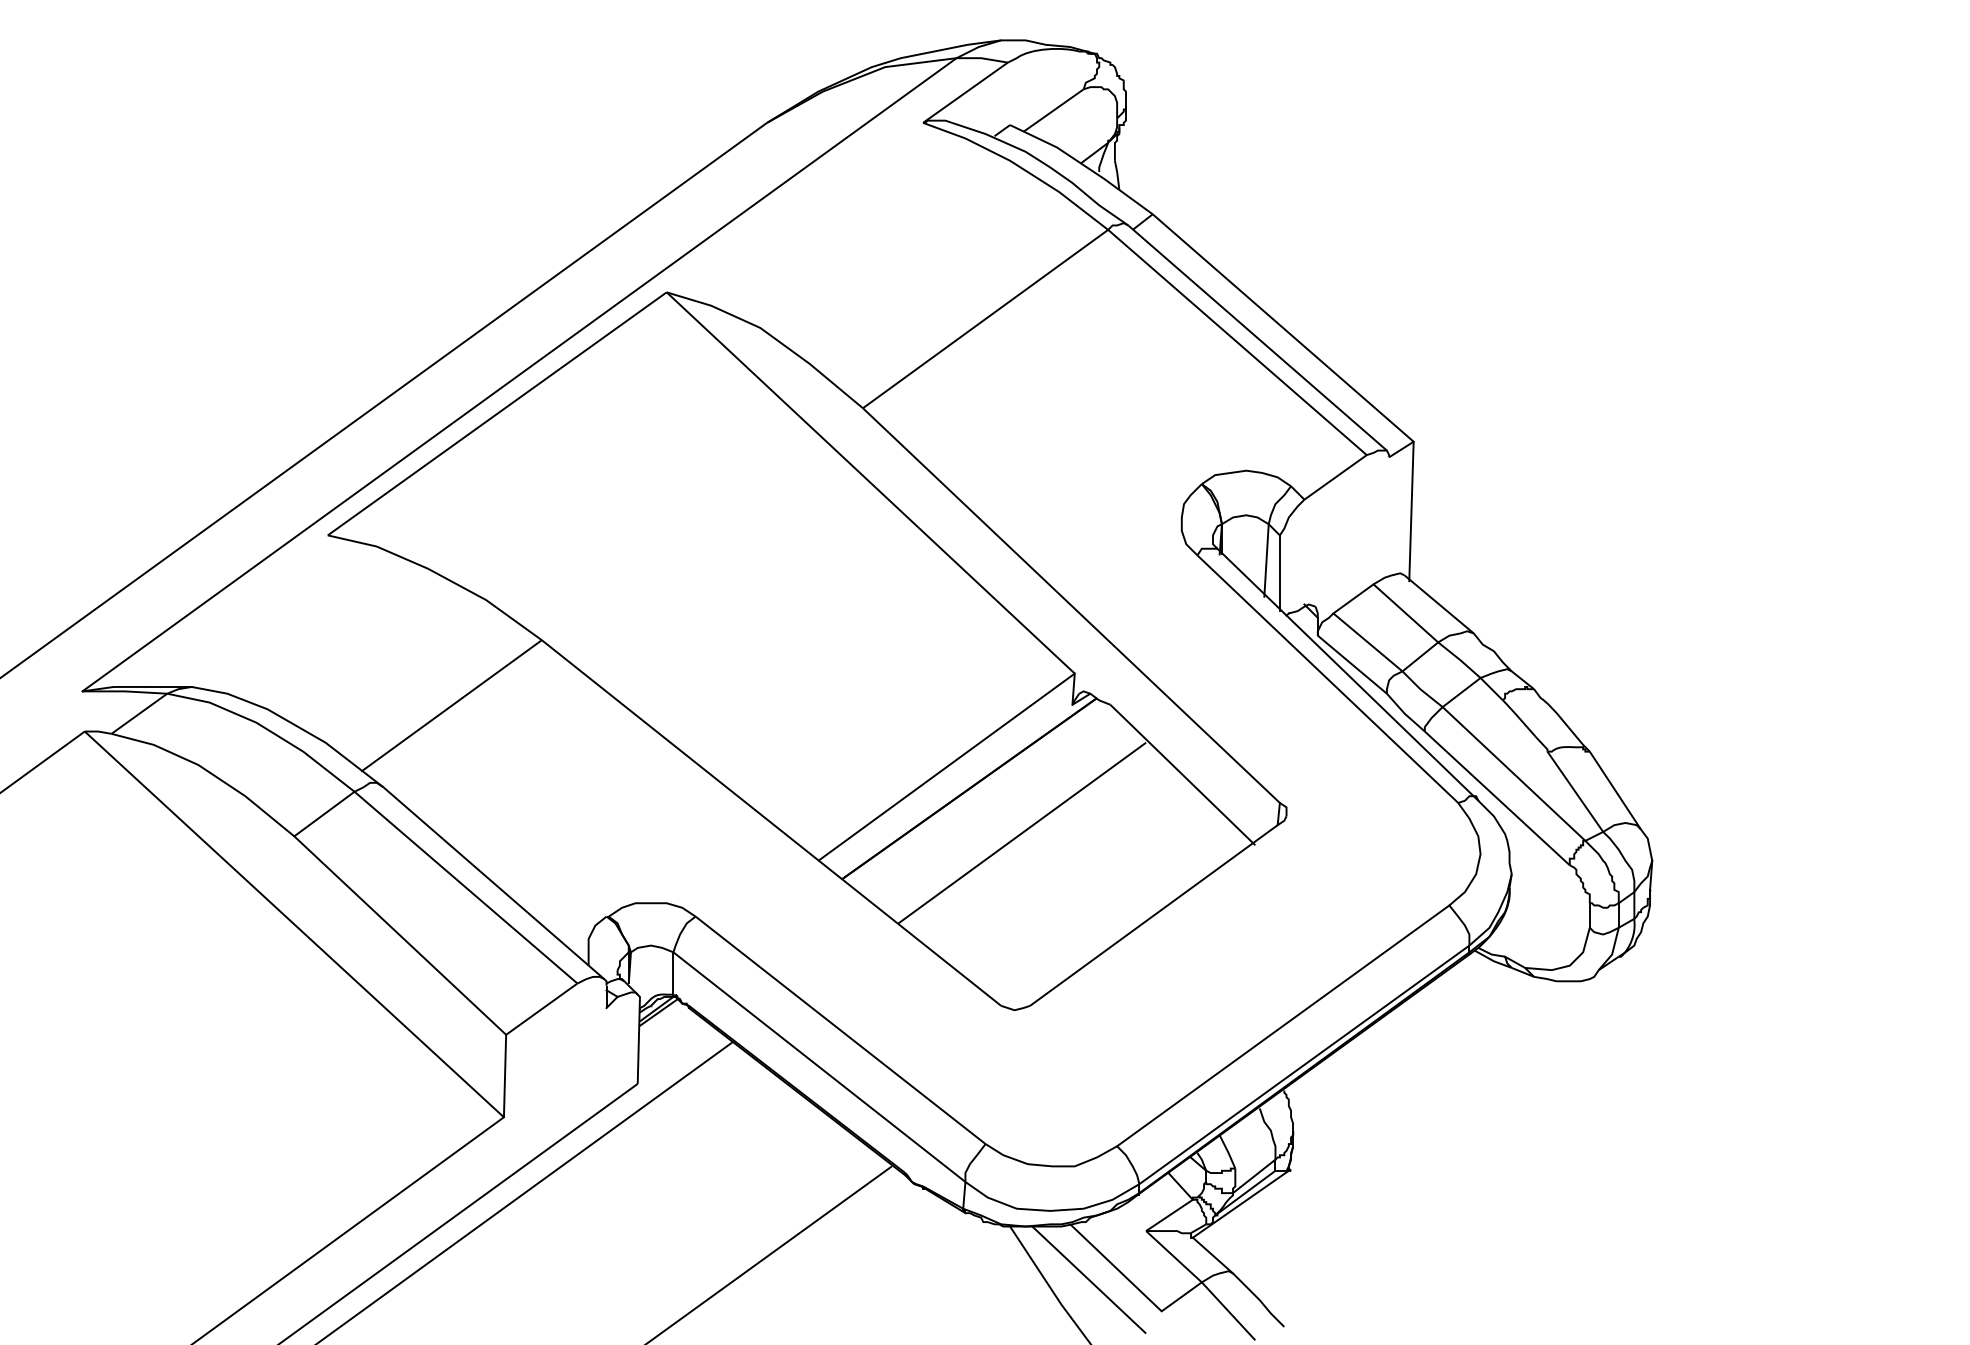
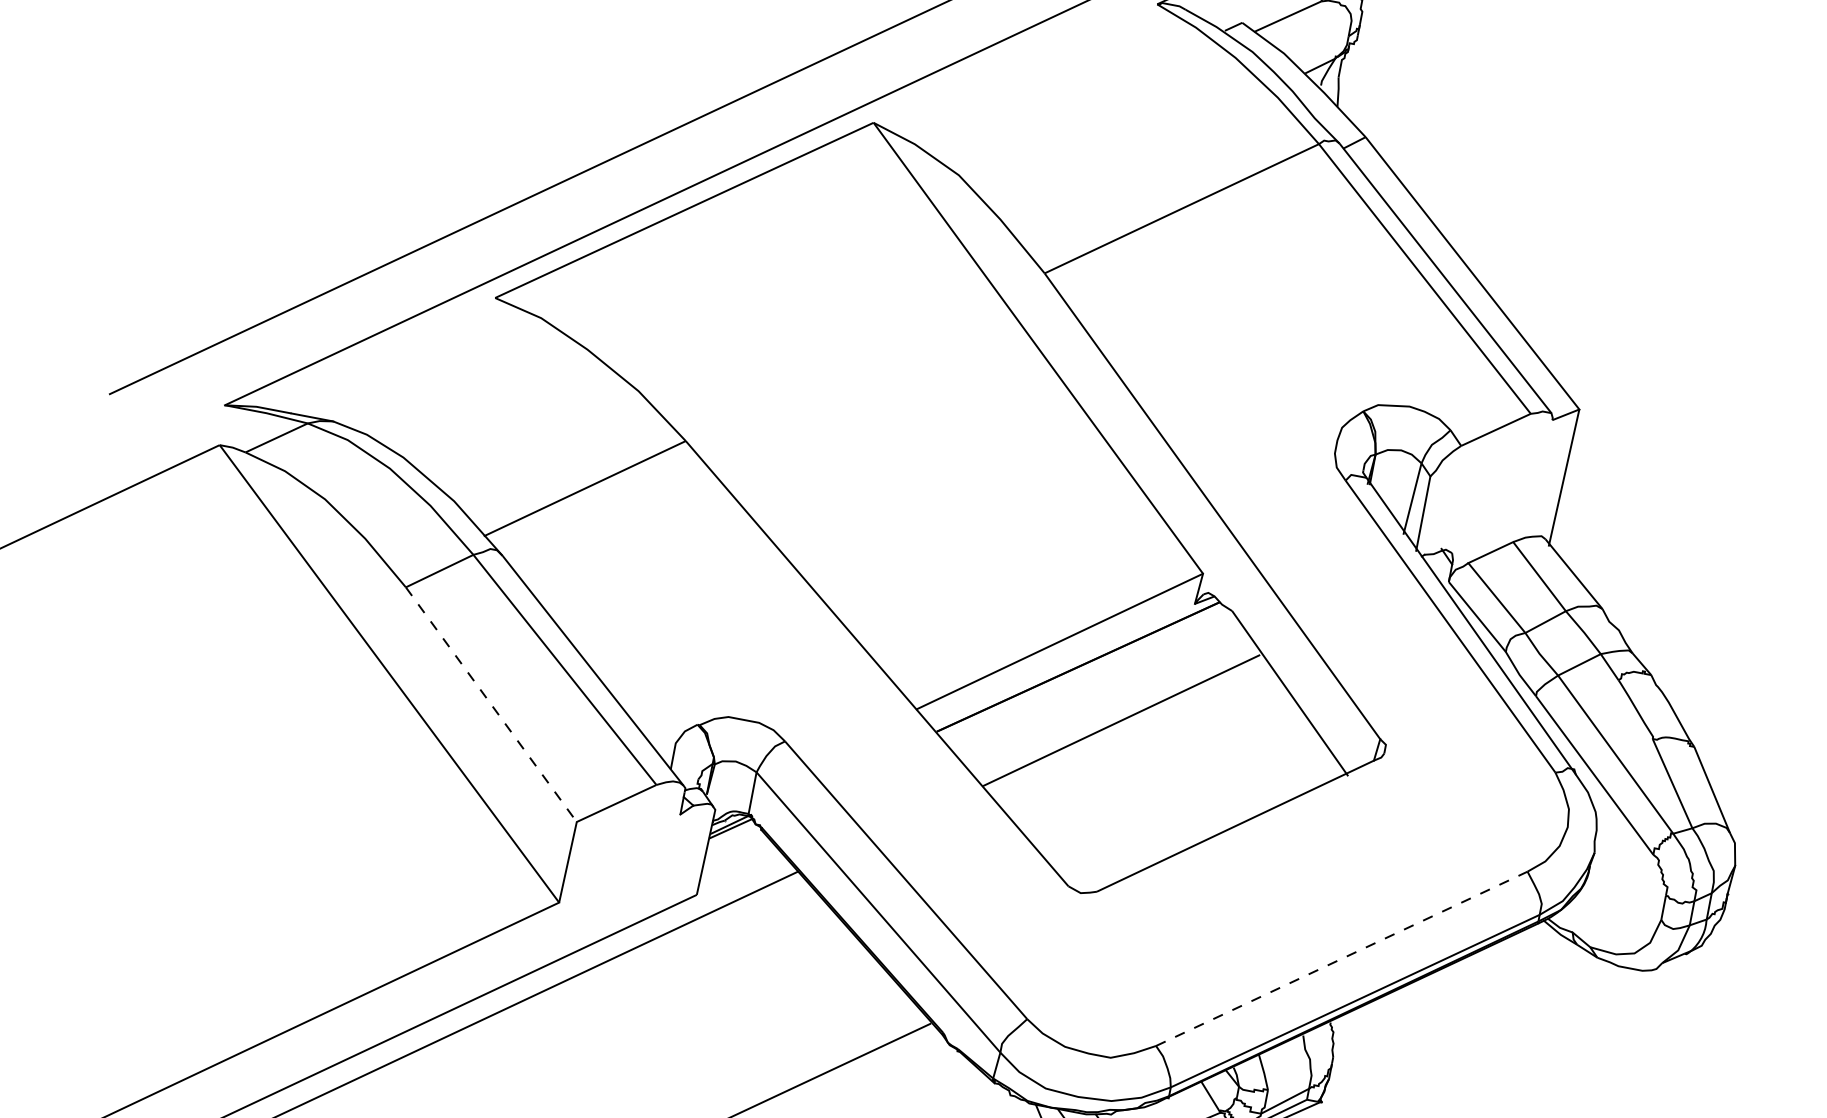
line: (400, 935) -> (491, 704), solid -> dashed
line: (1283, 1025) -> (1342, 958), solid -> dashed

